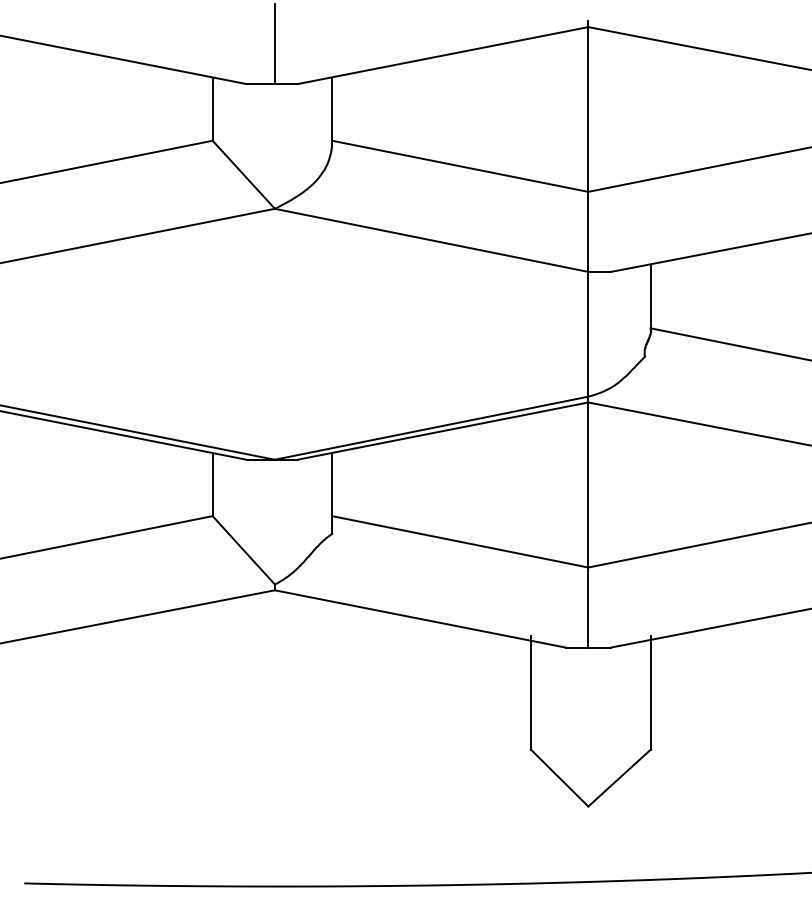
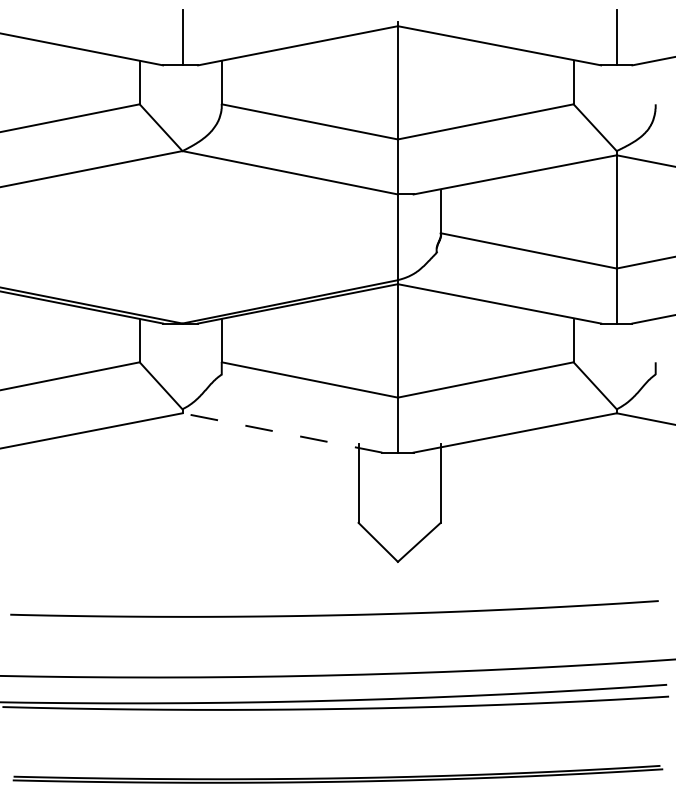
line: (420, 618) -> (282, 432), solid -> dashed

